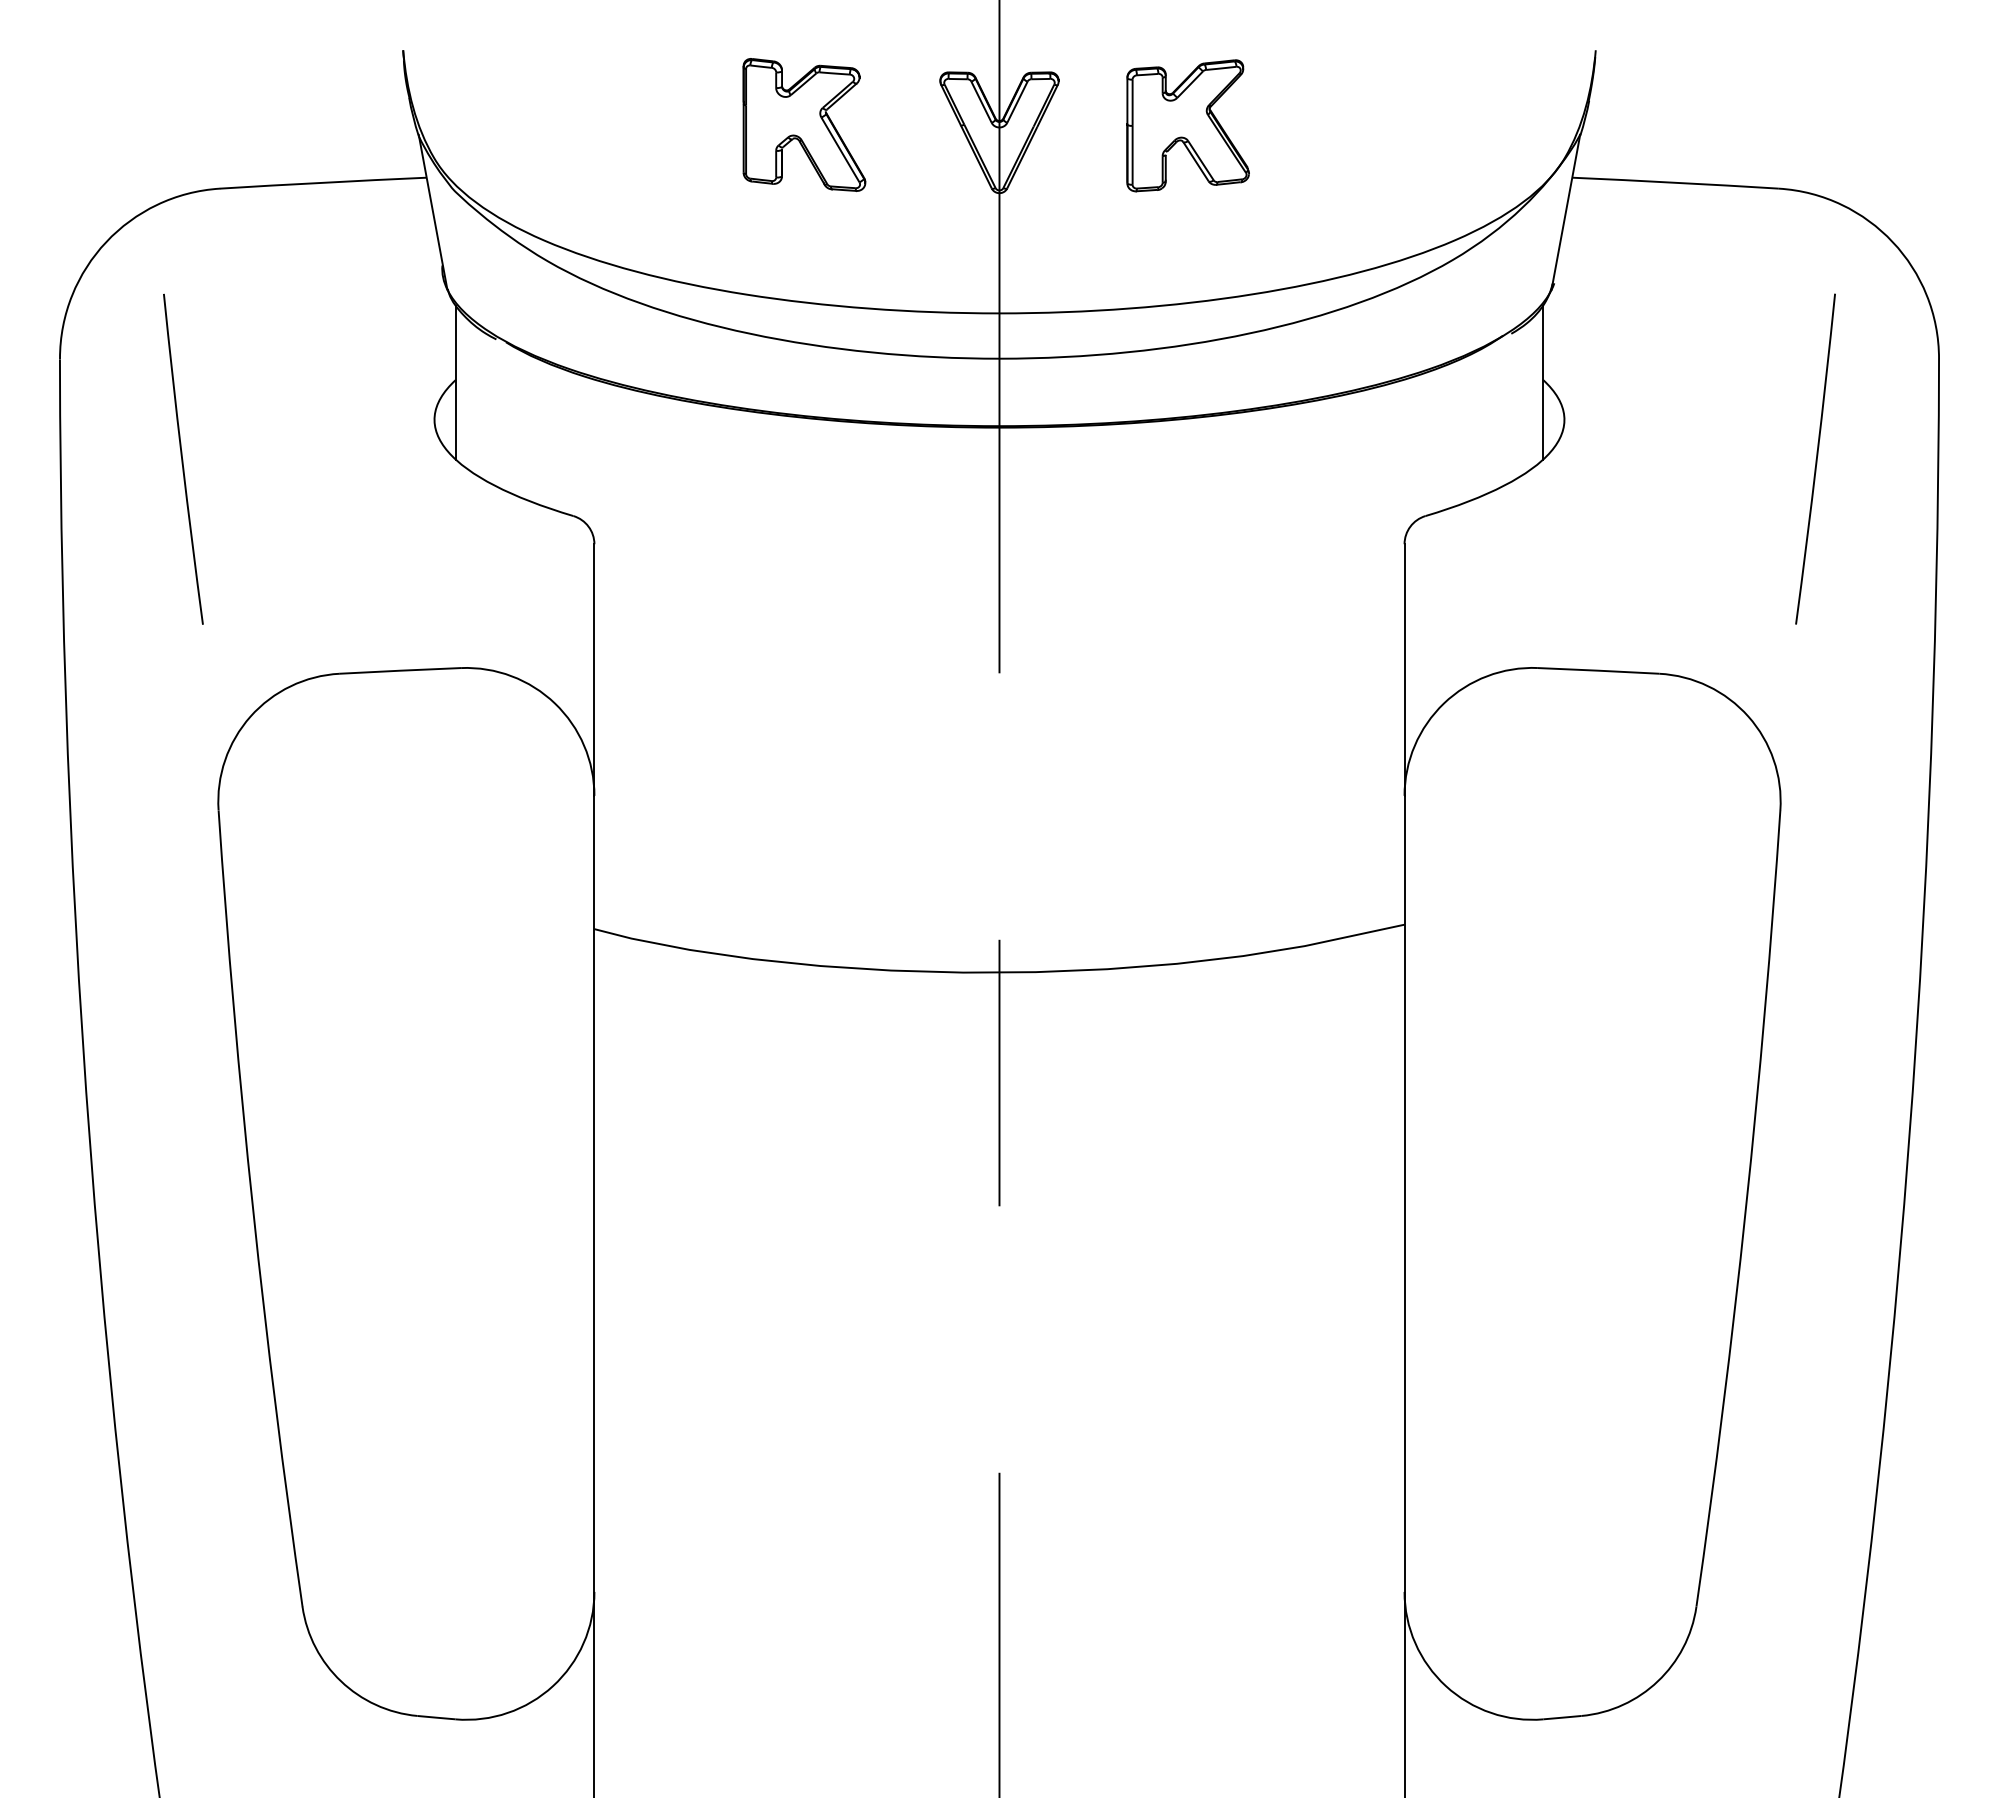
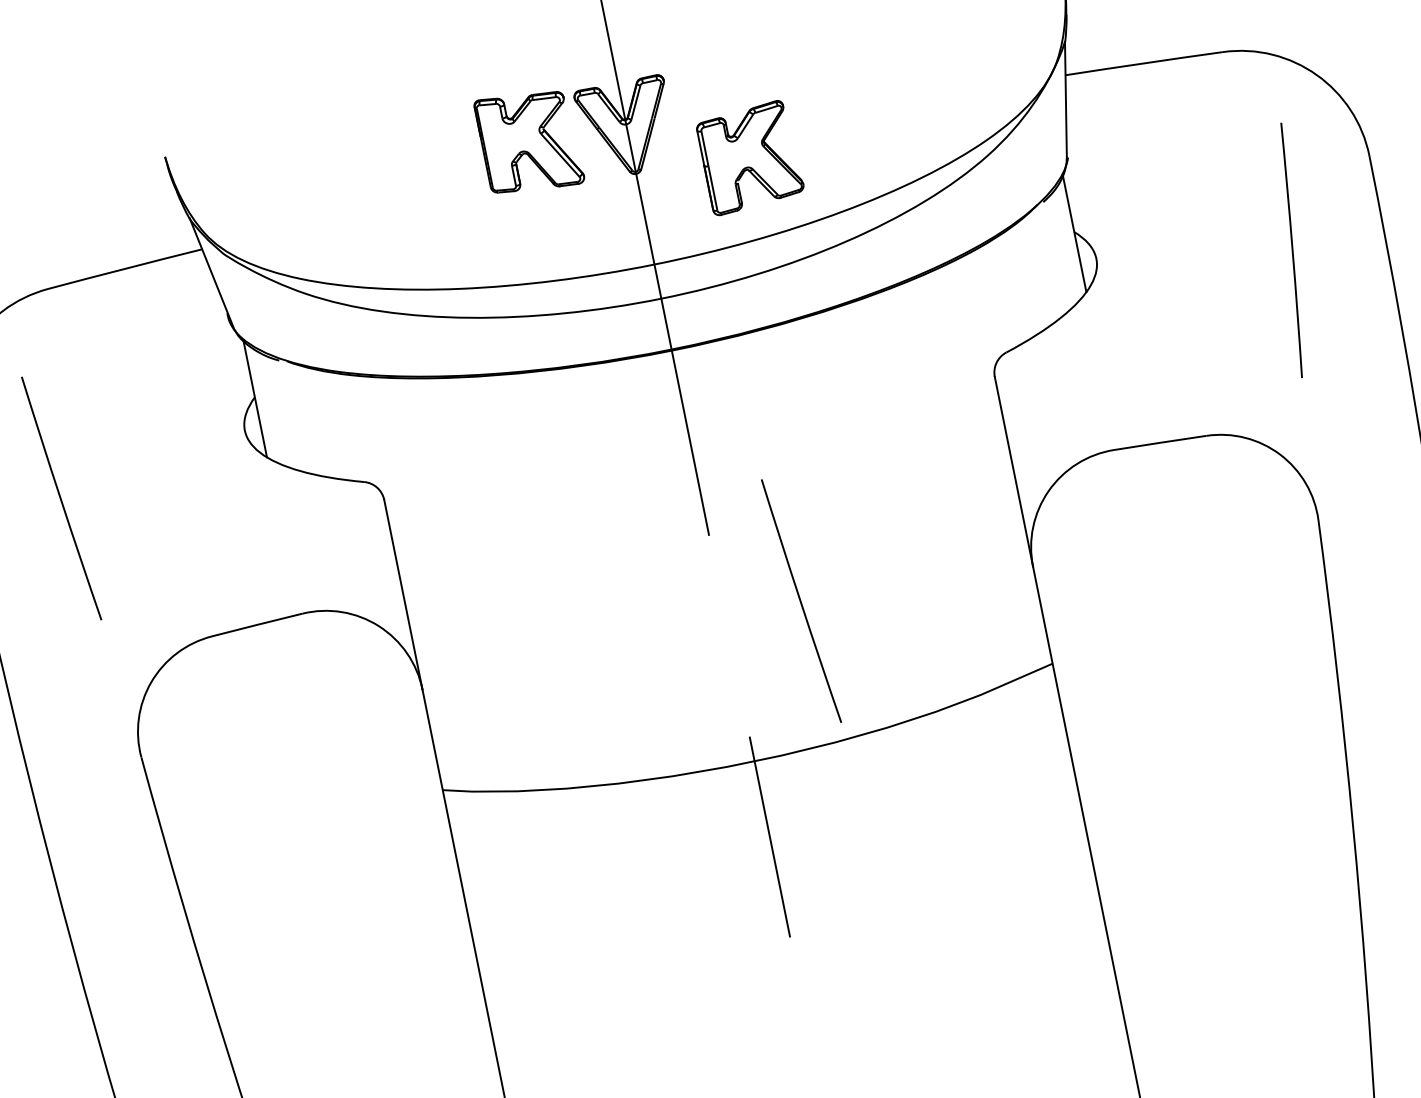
part: (804, 124) -> (529, 141), moved
part: (1187, 125) -> (749, 157), moved
arc: (1099, 779) -> (800, 600), added

